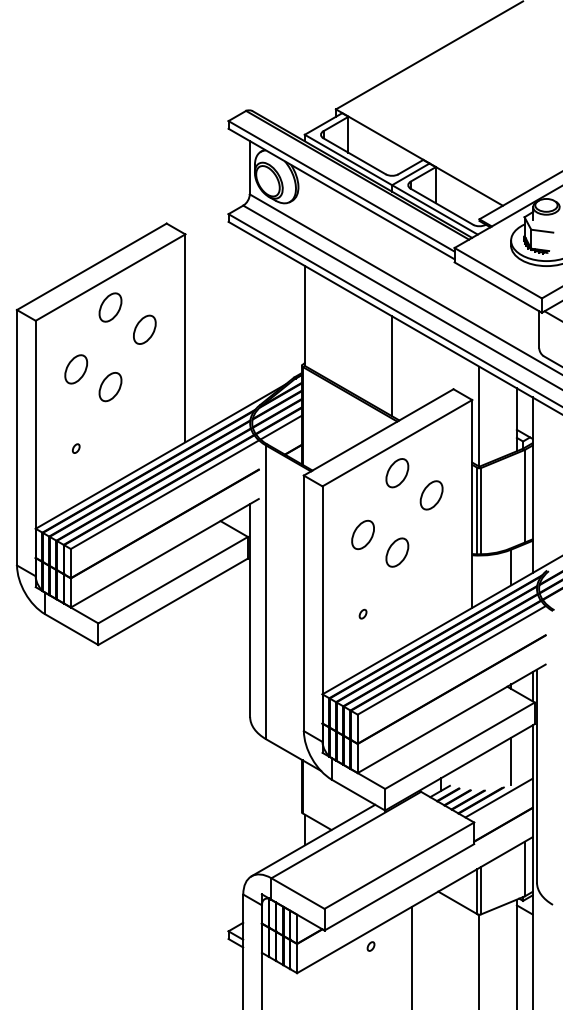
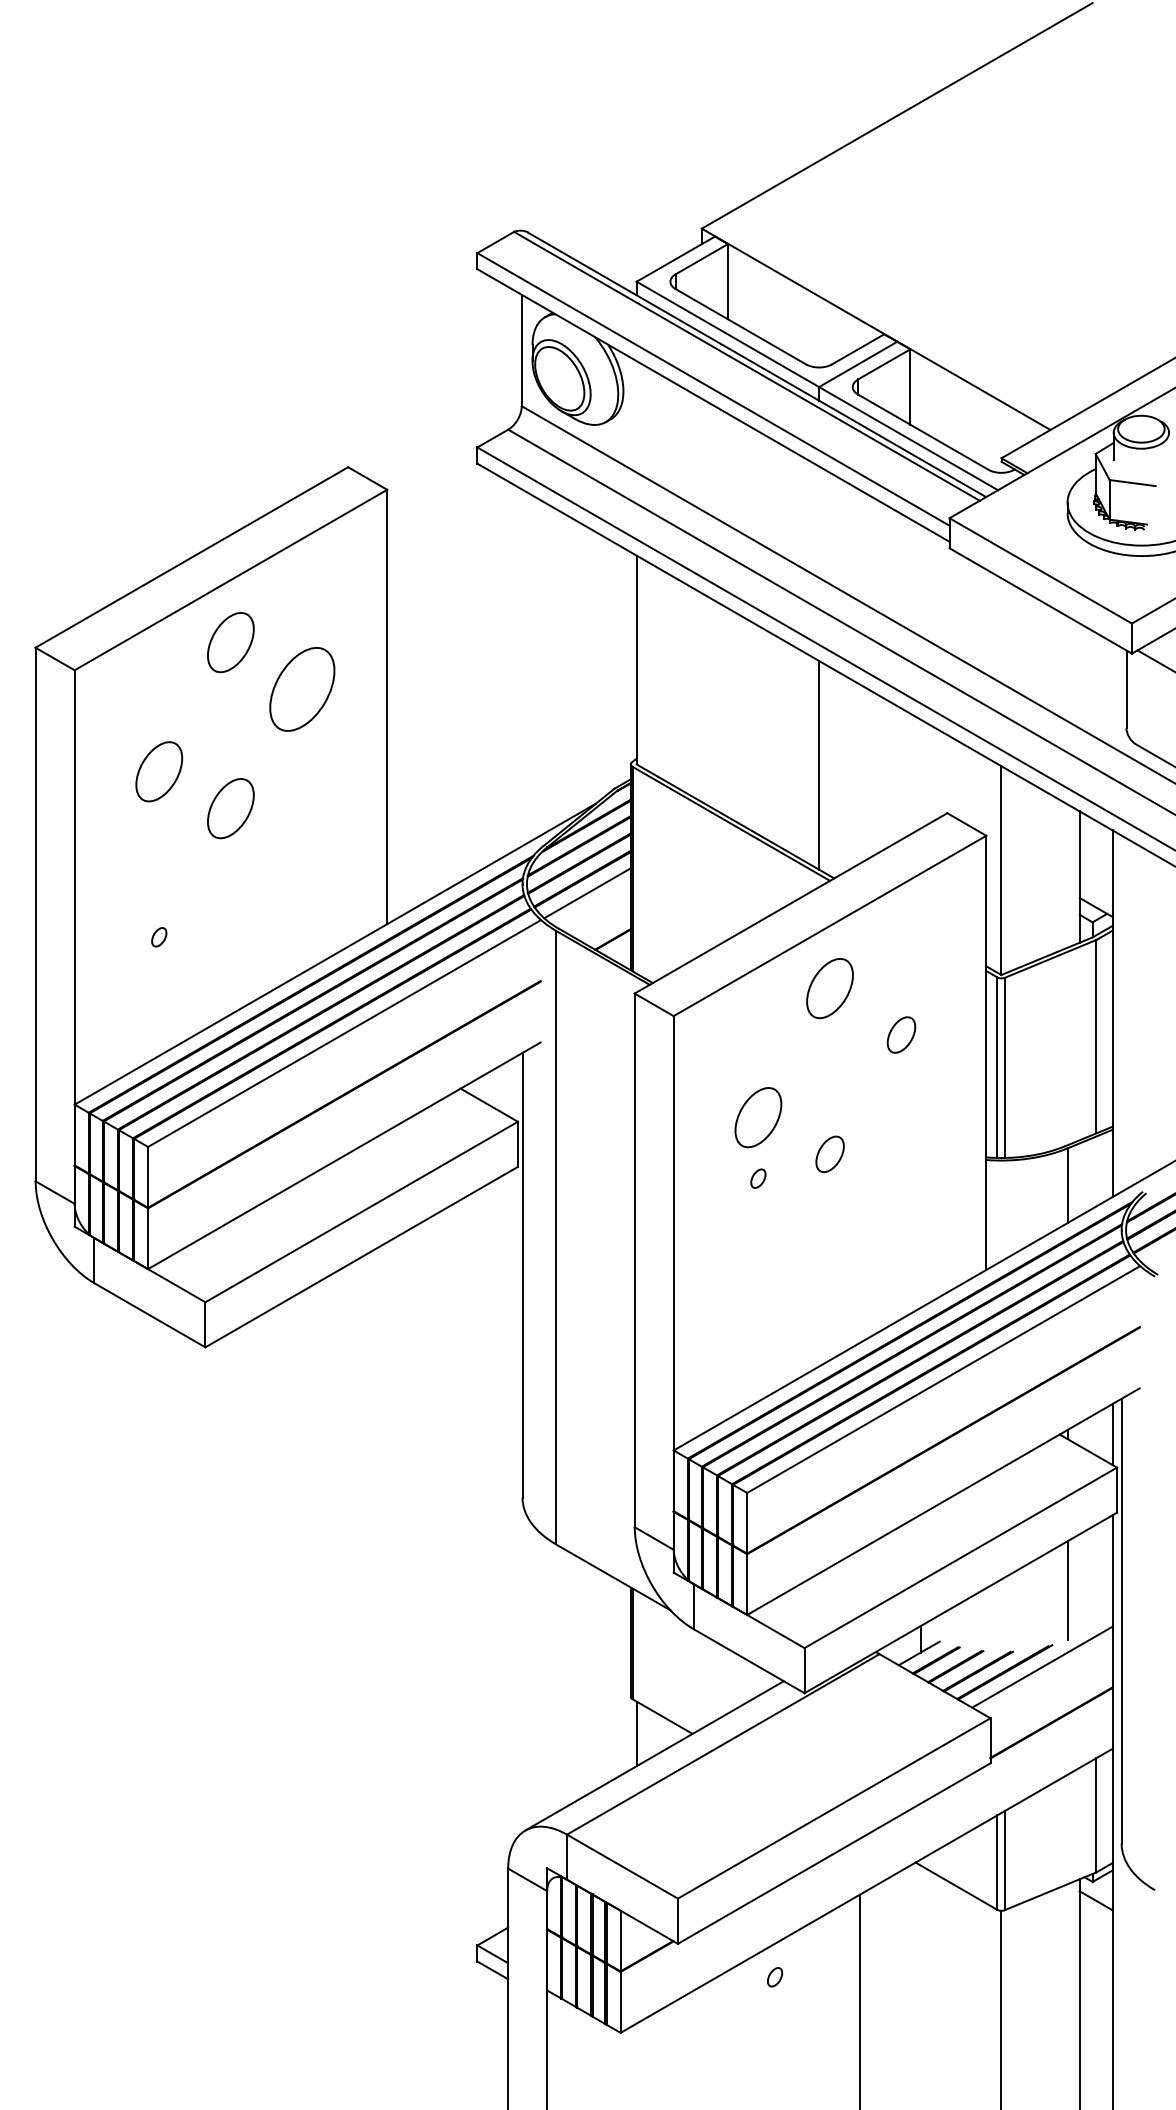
part: (144, 329) -> (301, 688), size x1.4
part: (431, 495) -> (901, 1035), size x0.6
part: (397, 552) -> (830, 1154), size x0.6
part: (362, 613) -> (757, 1177), moved

